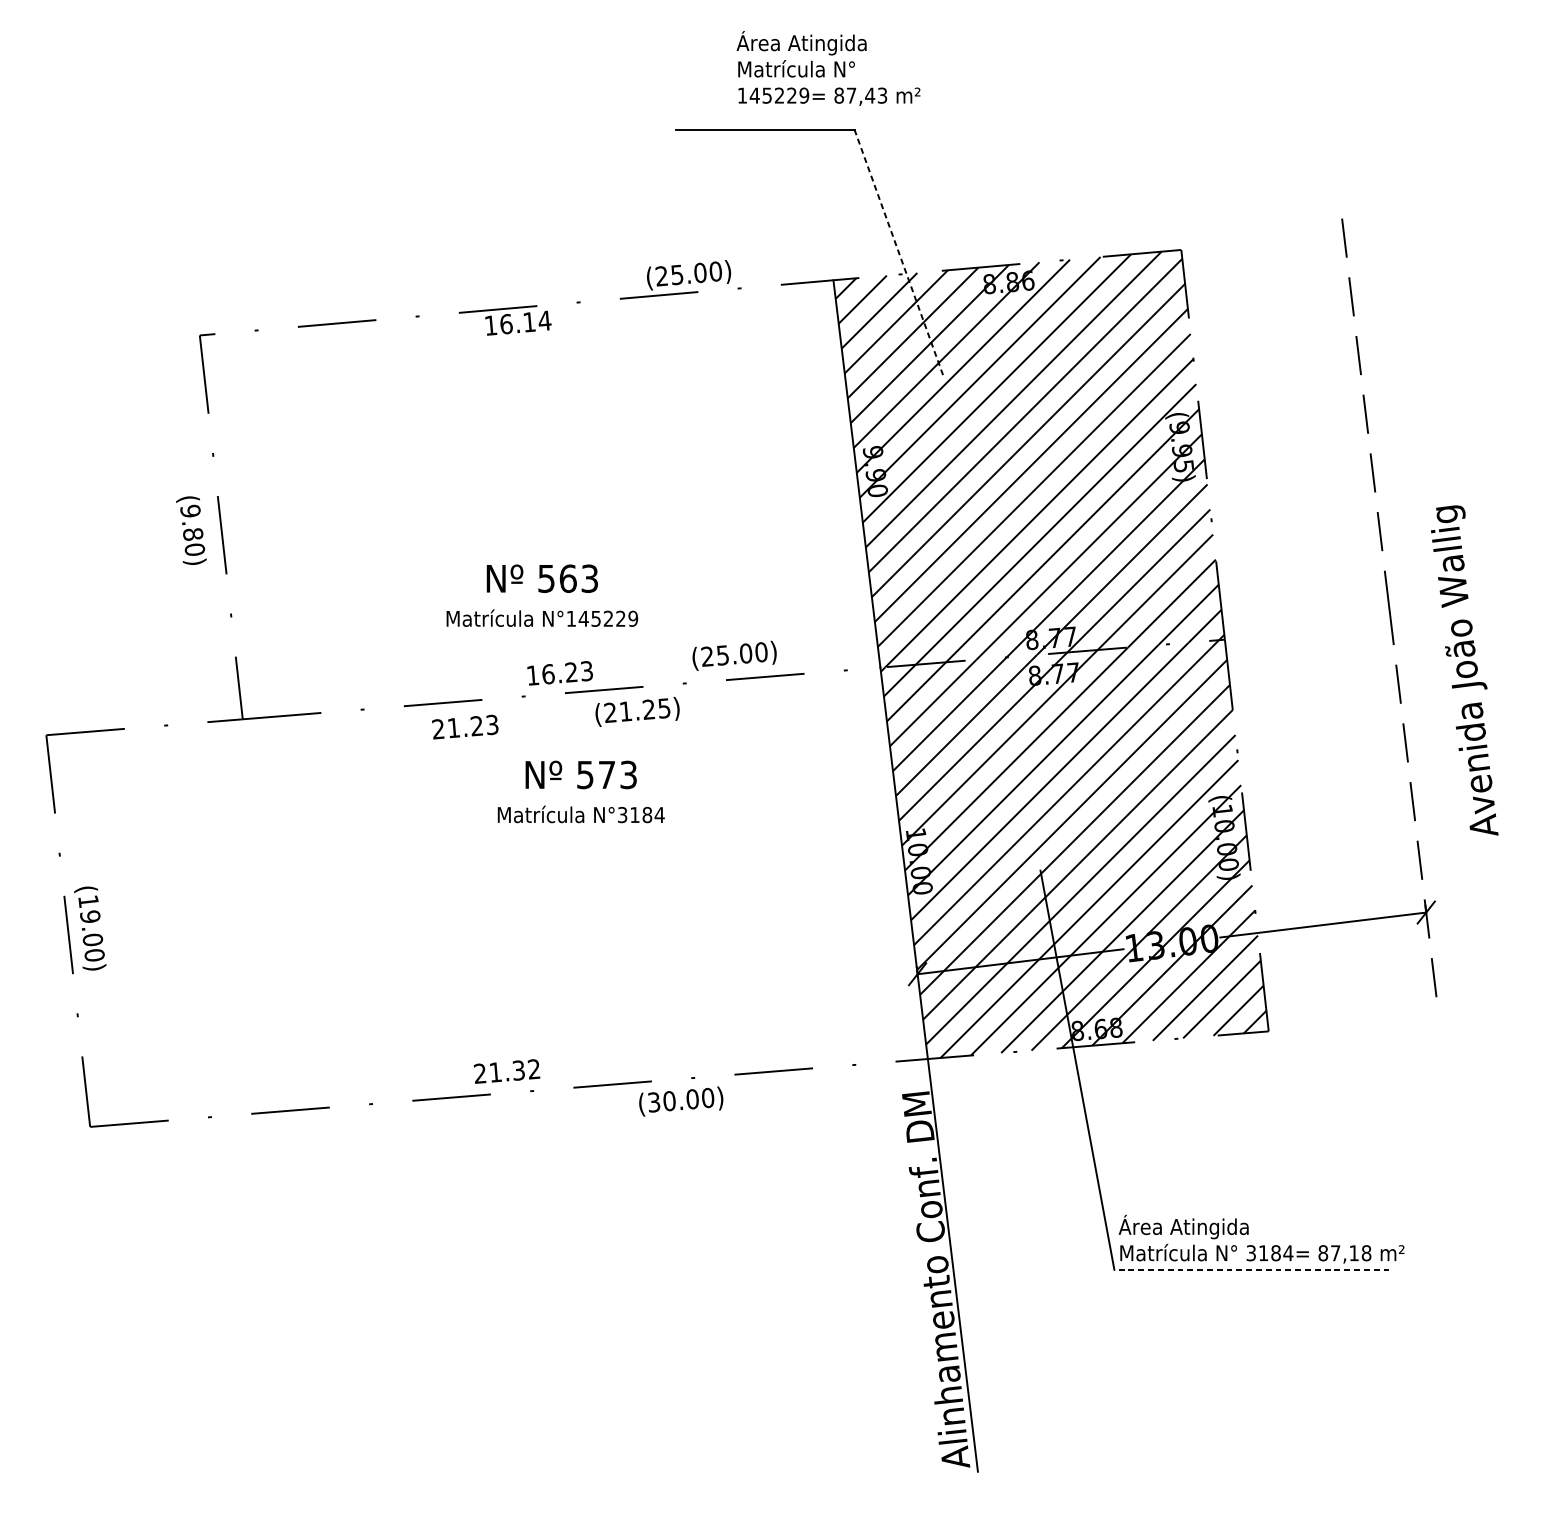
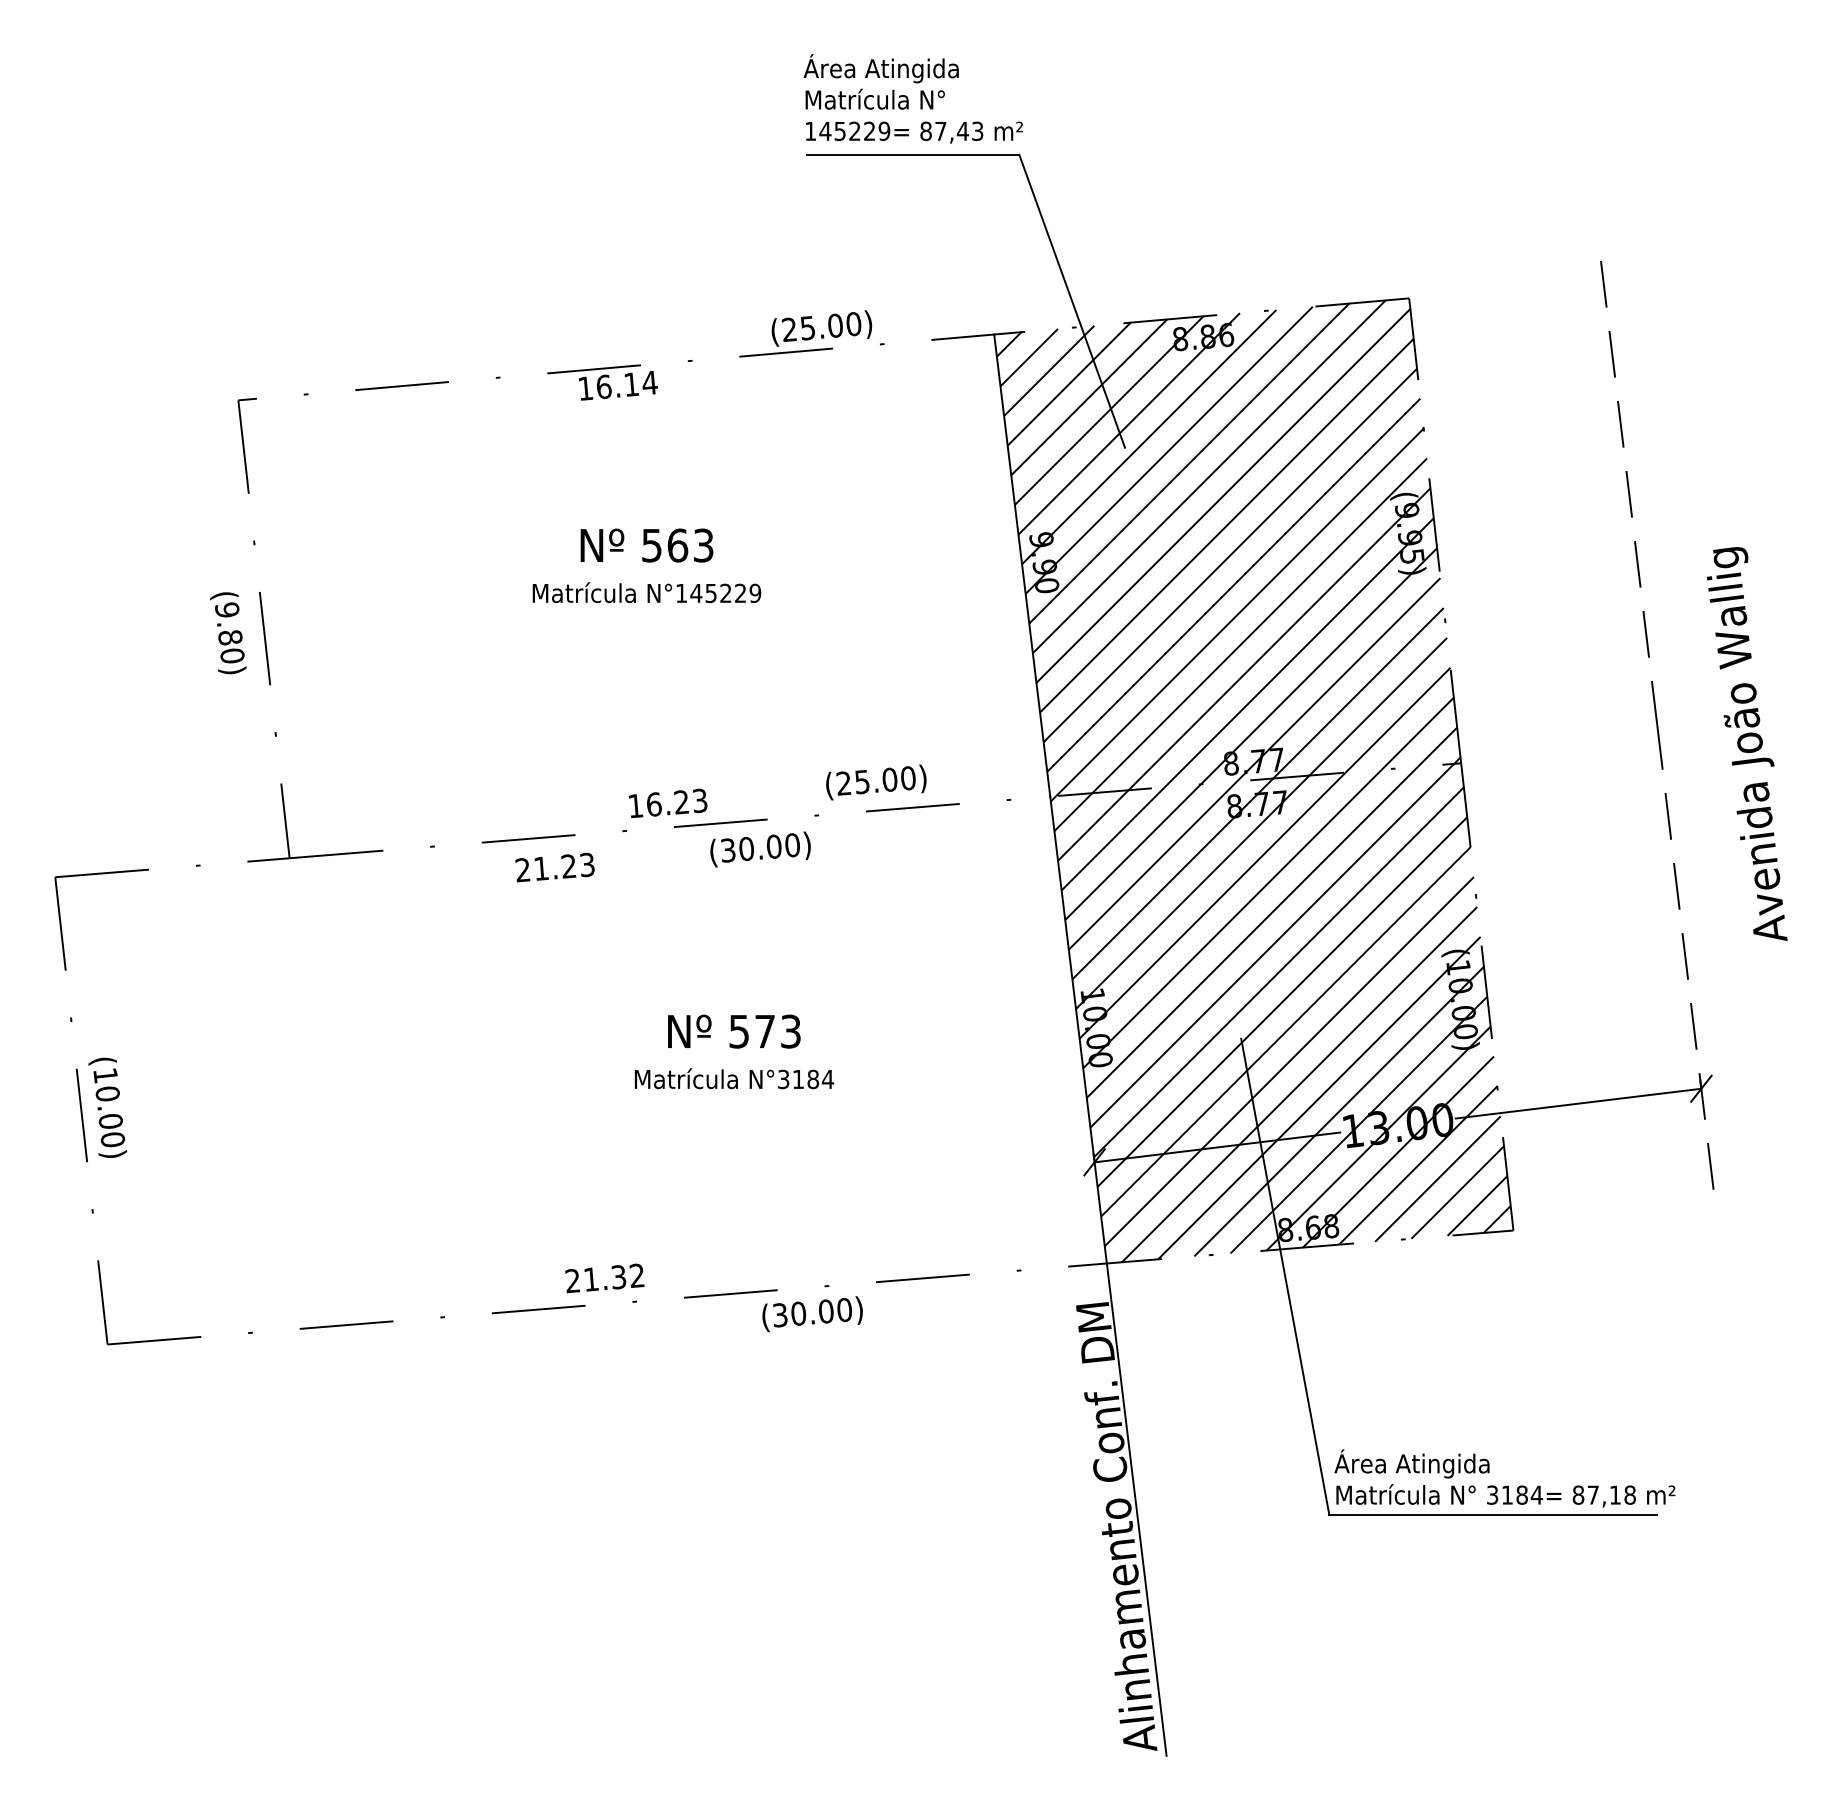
text: (827, 68) -> (912, 98), moved
line: (899, 252) -> (1072, 301), dashed -> solid
text: (541, 595) -> (646, 565), moved
text: (1464, 670) -> (1747, 743), moved
text: (636, 710) -> (759, 847), (21.25) -> (30.00)
text: (581, 791) -> (734, 1051), moved
text: (90, 916) -> (107, 1093), (19.00) -> (10.00)
line: (1251, 1269) -> (1492, 1514), dashed -> solid

